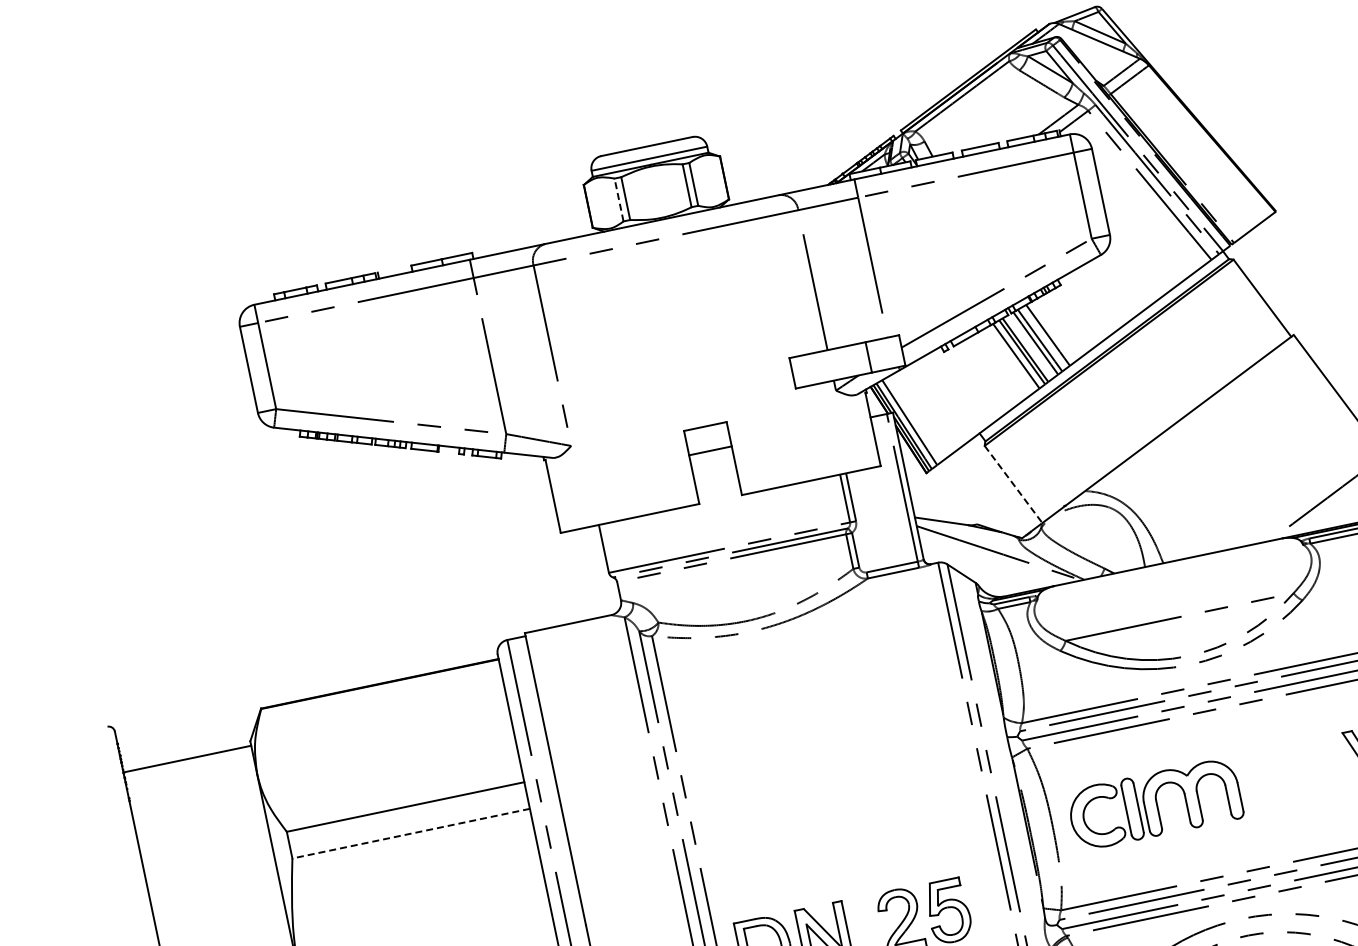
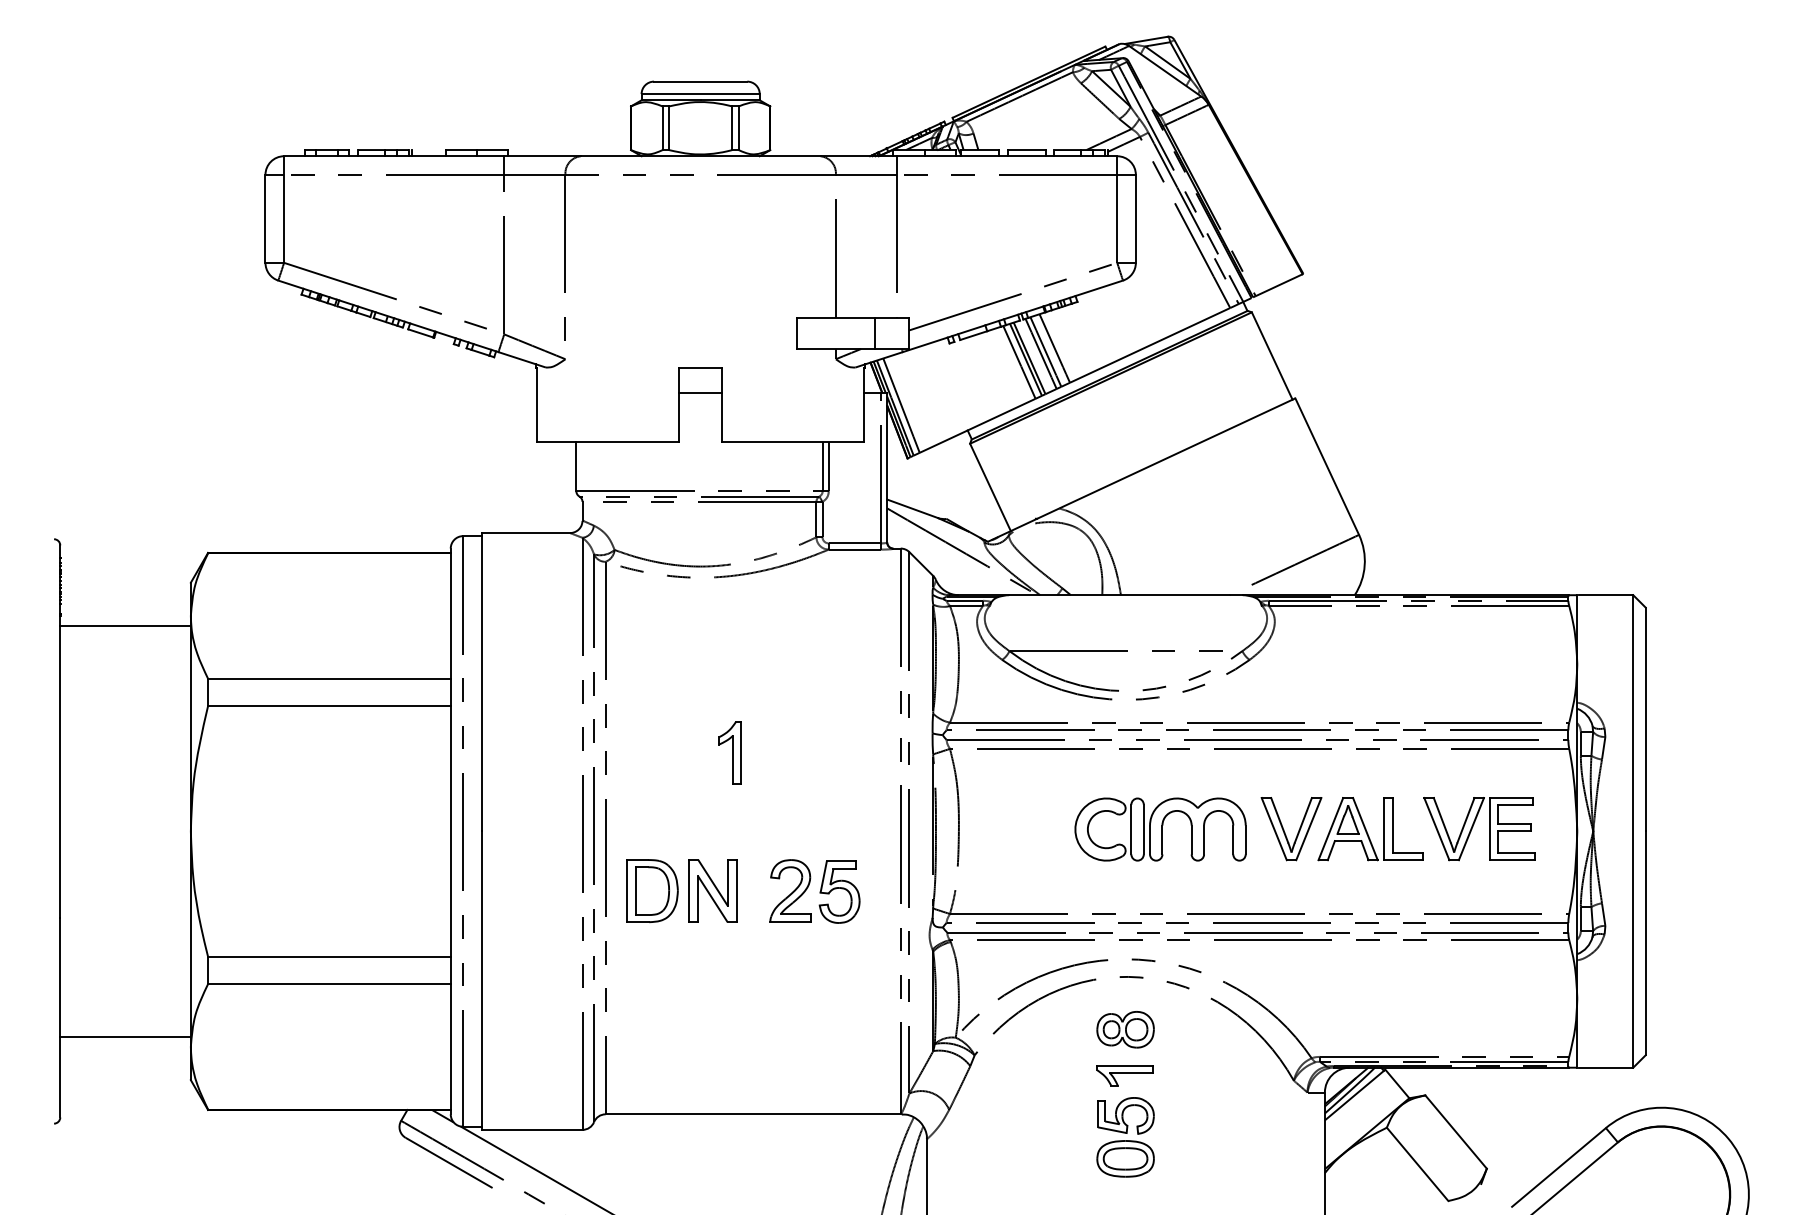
line: (619, 200) -> (662, 128), dashed -> solid
line: (1013, 484) -> (990, 487), dashed -> solid
line: (187, 759) -> (125, 626), moved
part: (812, 797) -> (729, 752), added
part: (1154, 804) -> (1160, 829), moved
line: (410, 834) -> (328, 706), dashed -> solid

